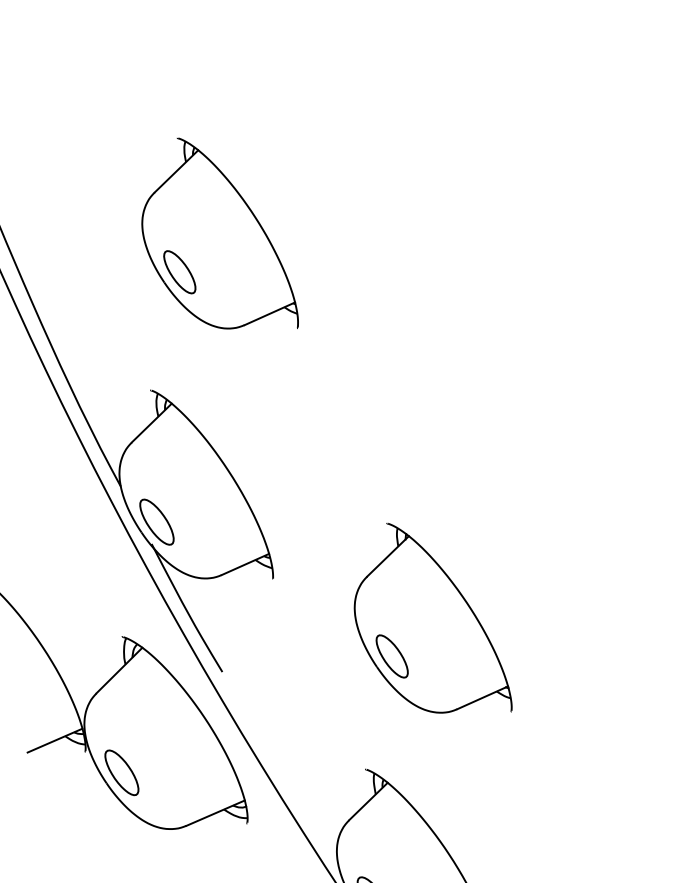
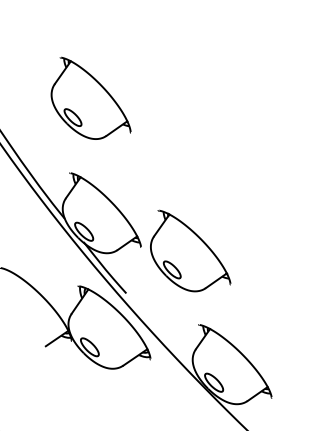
part: (439, 622) -> (190, 250), moved

